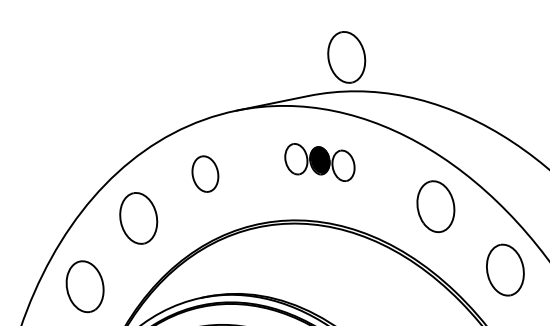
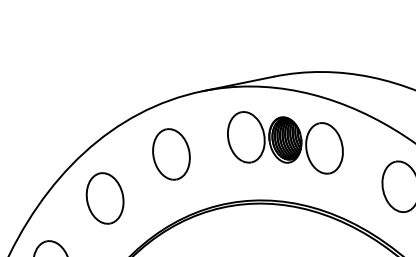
part: (346, 57) -> (311, 38), removed
part: (319, 162) -> (285, 142), size x1.67
part: (205, 173) -> (171, 153), size x1.43

